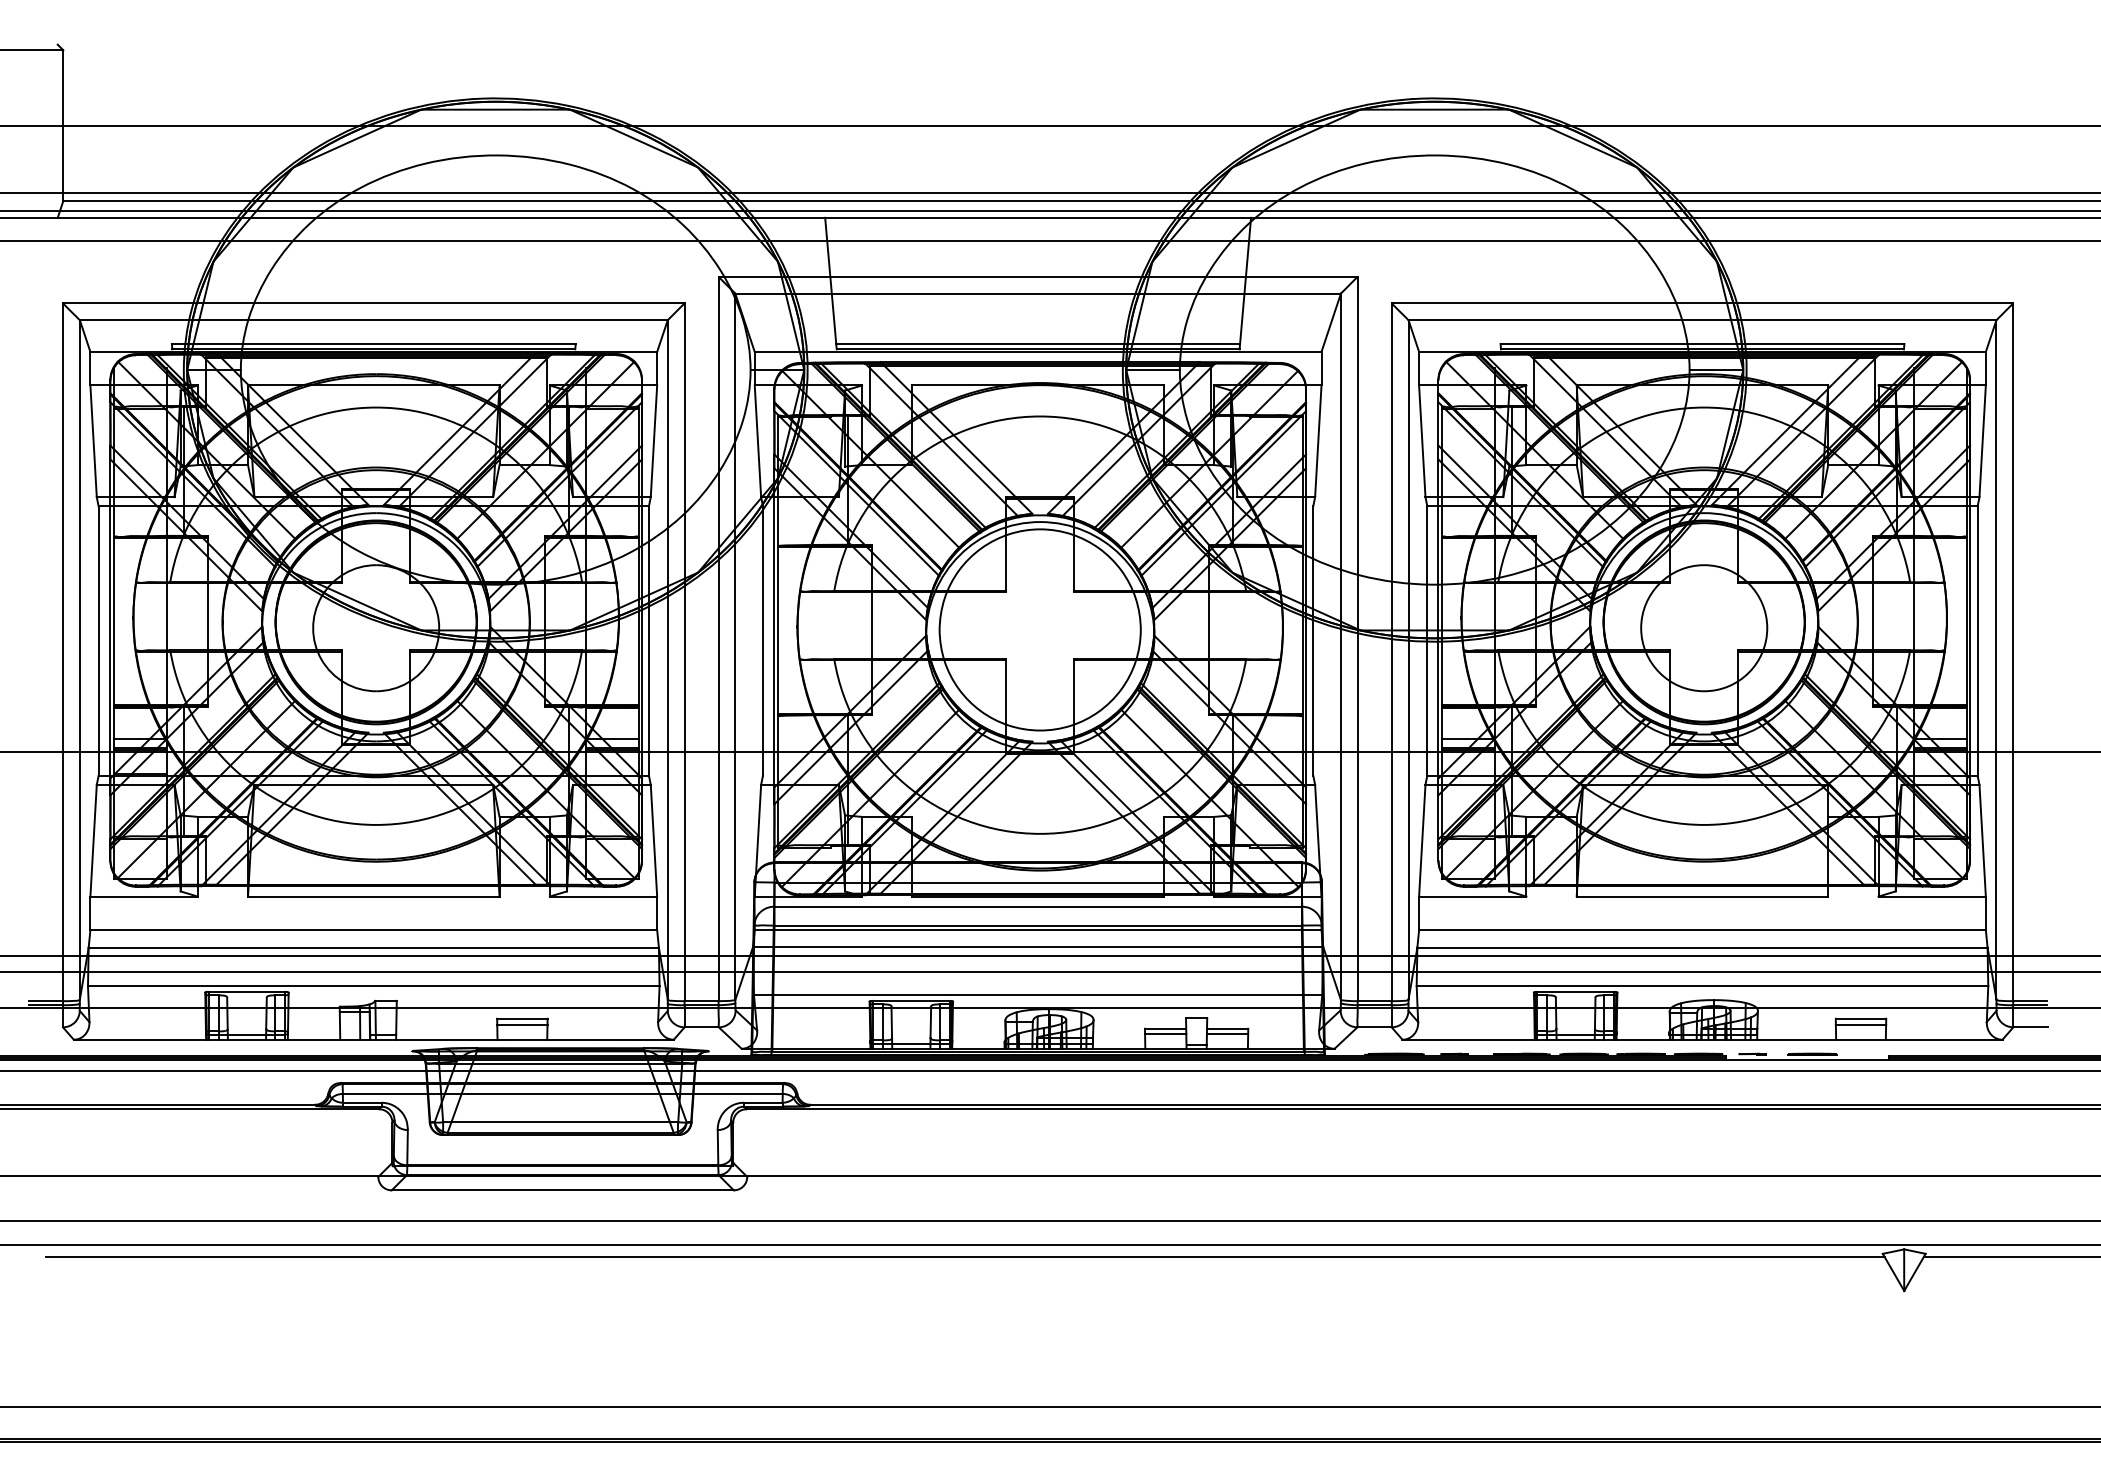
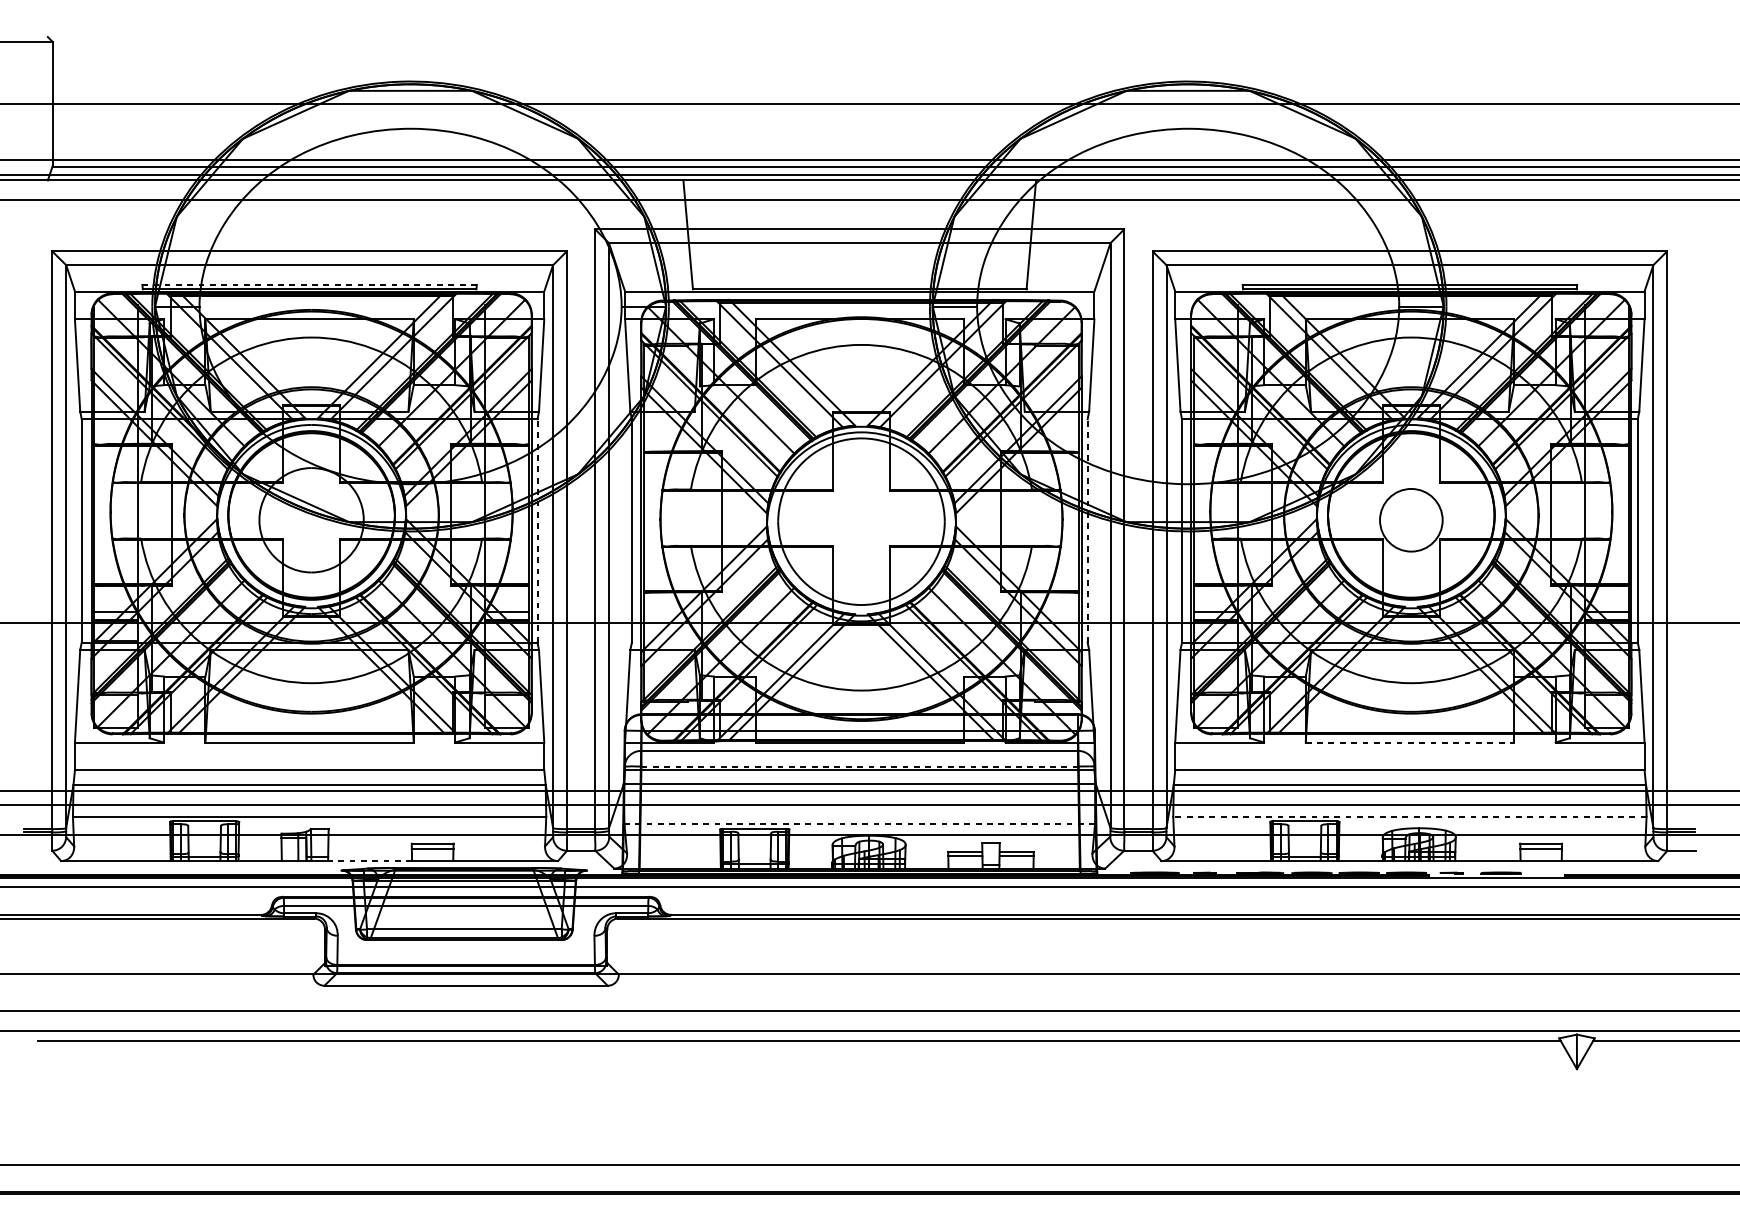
line: (373, 343) -> (309, 284), solid -> dashed
line: (1038, 343) -> (860, 284), removed
circle: (1704, 628) -> (1411, 520), size x0.6
line: (648, 641) -> (537, 531), solid -> dashed
line: (1313, 641) -> (1087, 531), solid -> dashed
line: (1702, 896) -> (1409, 742), solid -> dashed
line: (1038, 925) -> (860, 766), solid -> dashed
line: (1702, 986) -> (1409, 816), solid -> dashed
line: (1037, 995) -> (859, 824), solid -> dashed
line: (446, 1039) -> (369, 860), solid -> dashed

